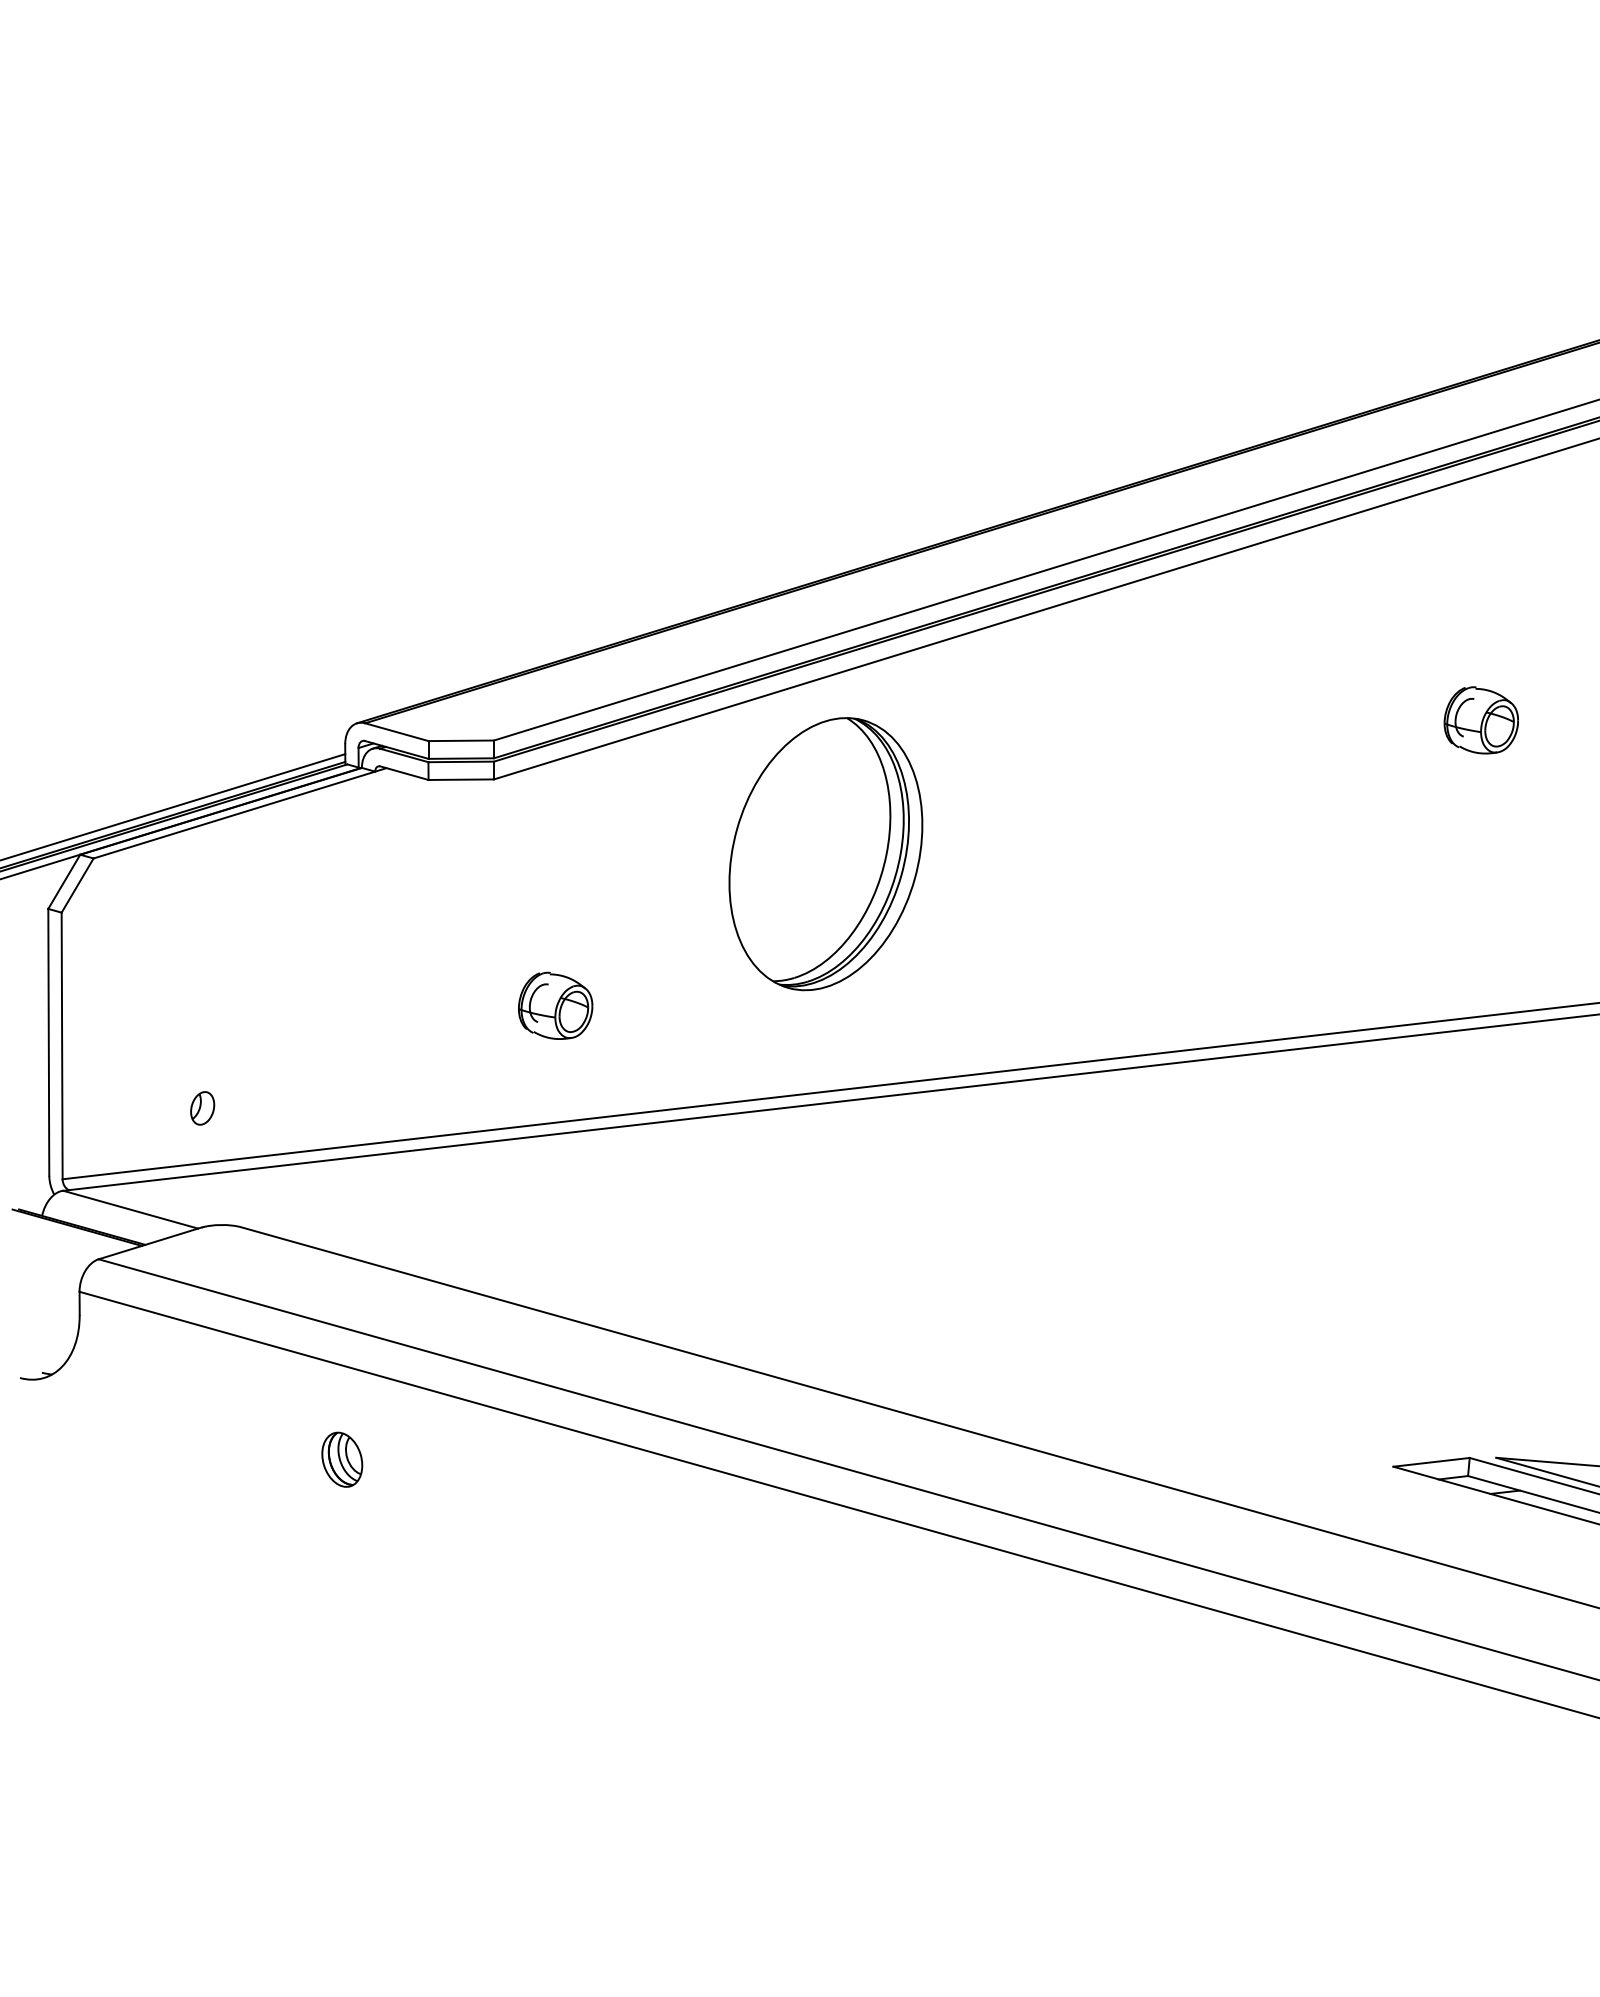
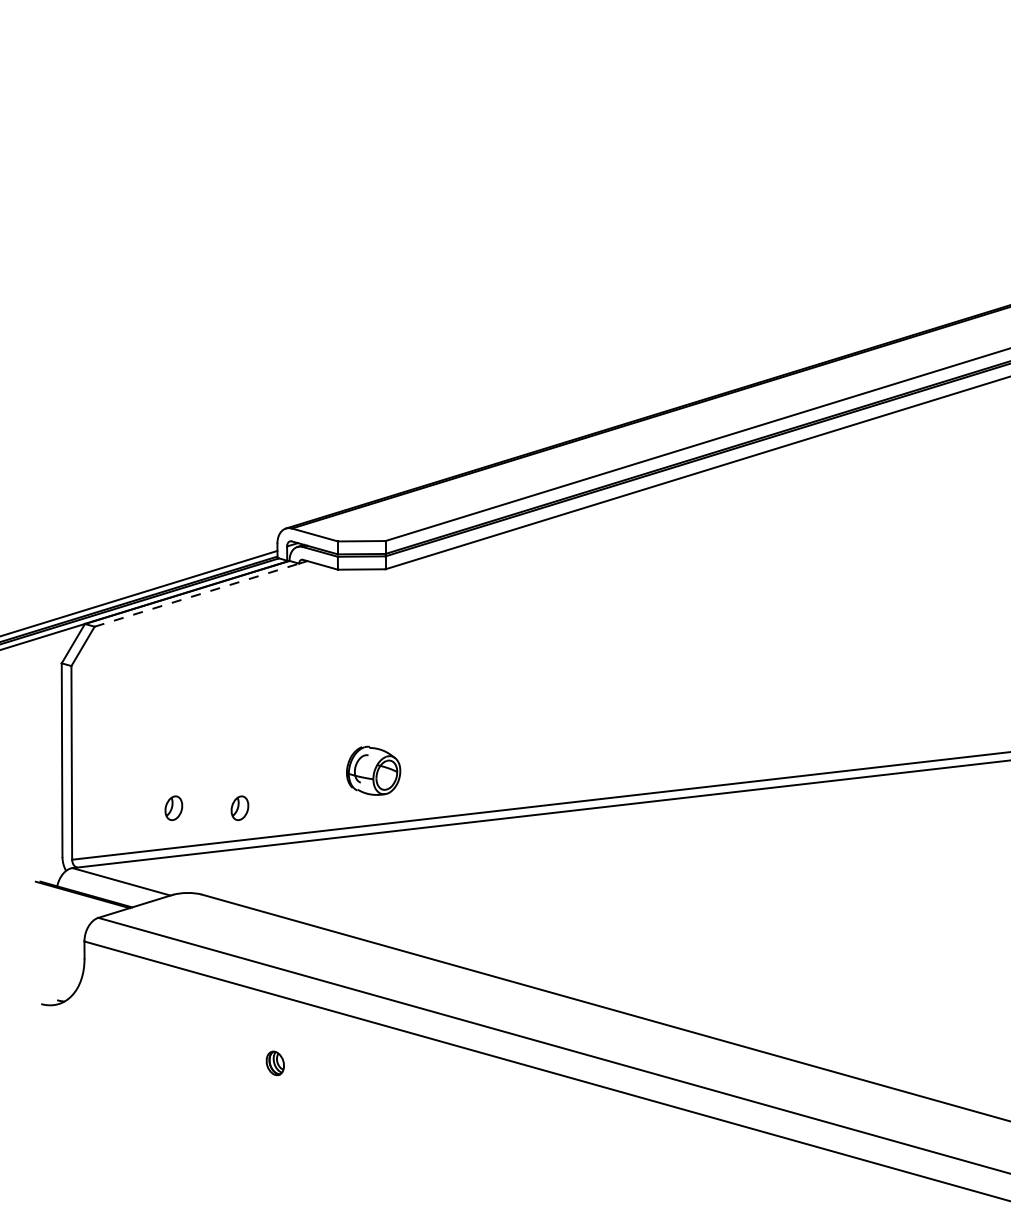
line: (234, 814) -> (196, 594), solid -> dashed
part: (825, 854) -> (626, 623), removed
part: (555, 1005) -> (373, 770), moved
part: (293, 1108) -> (239, 808), added
part: (342, 1459) -> (275, 1063), size x0.6

